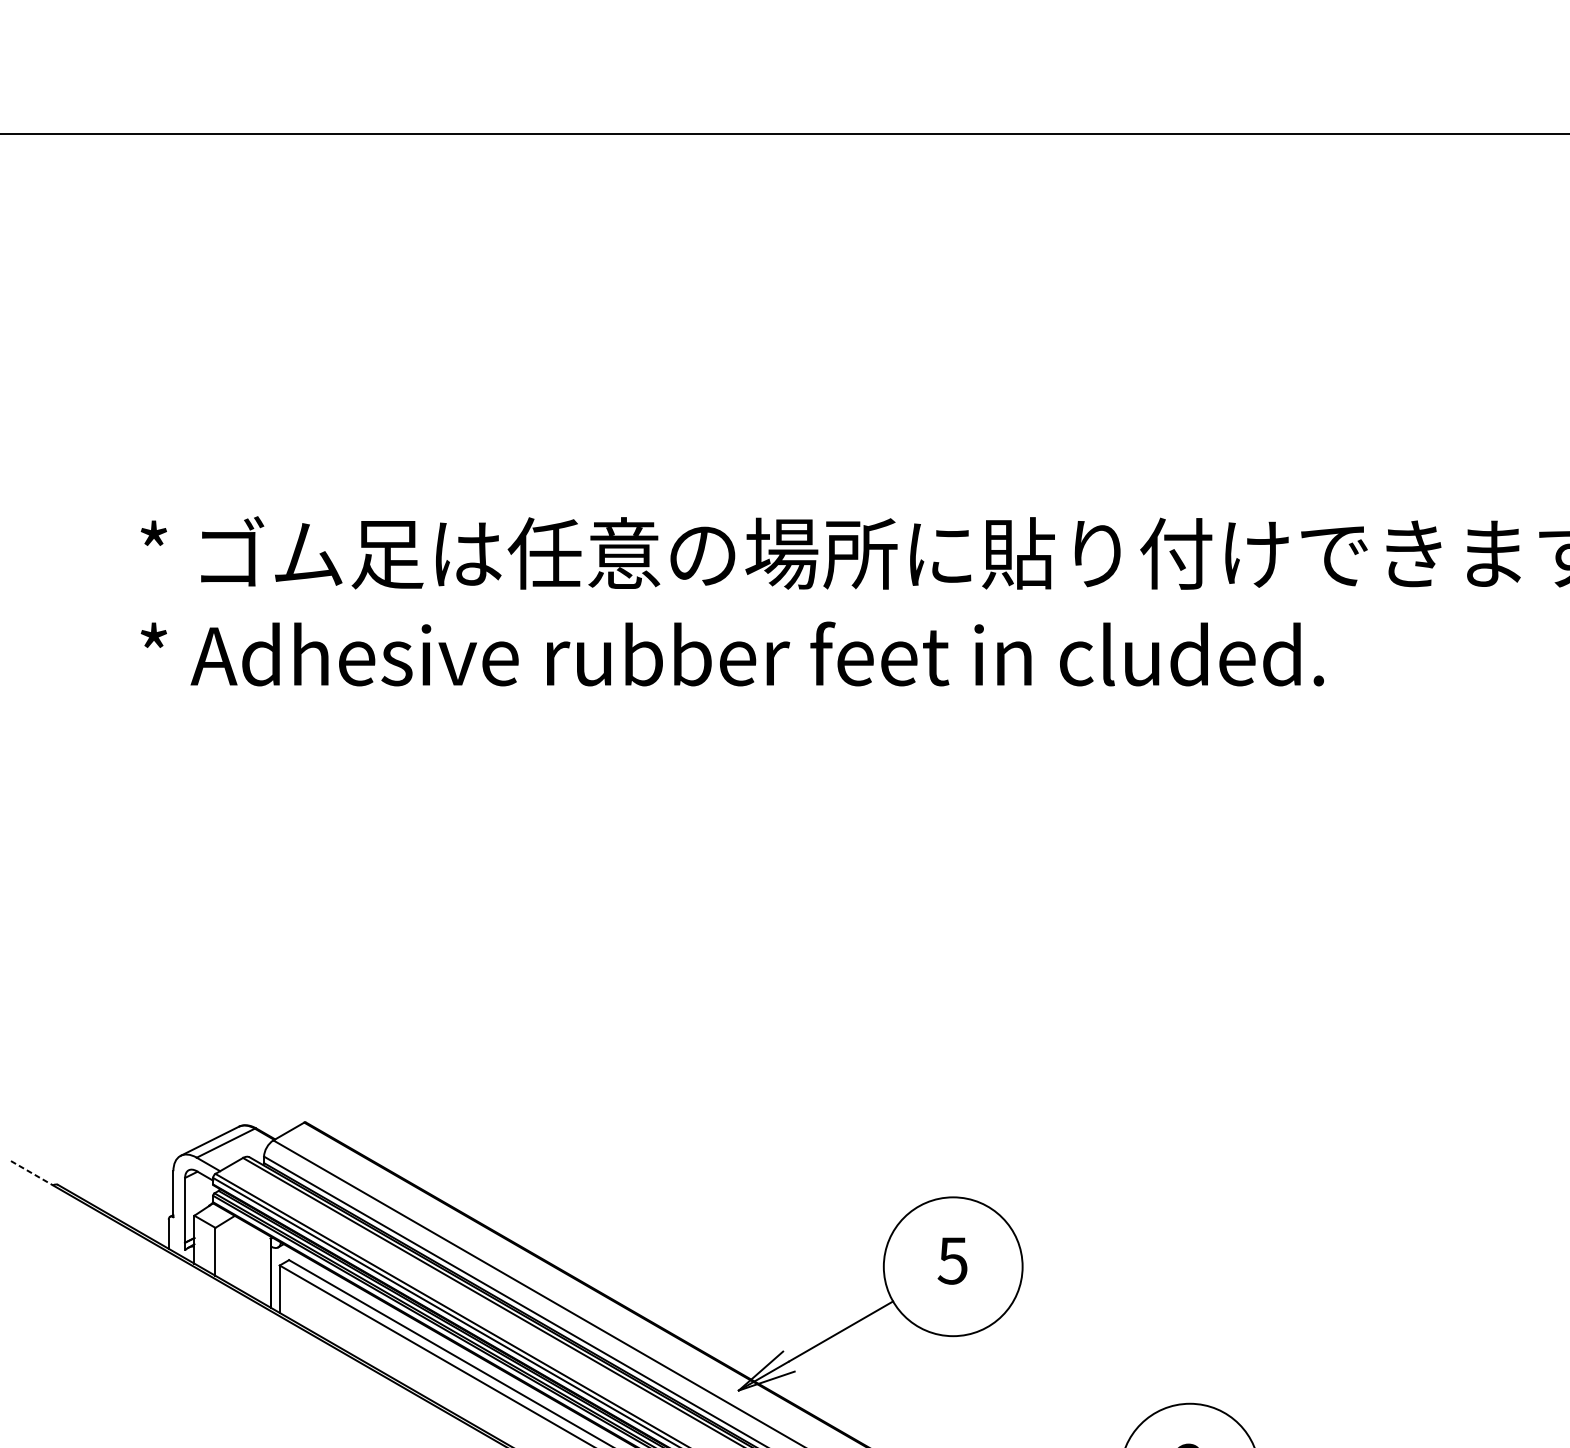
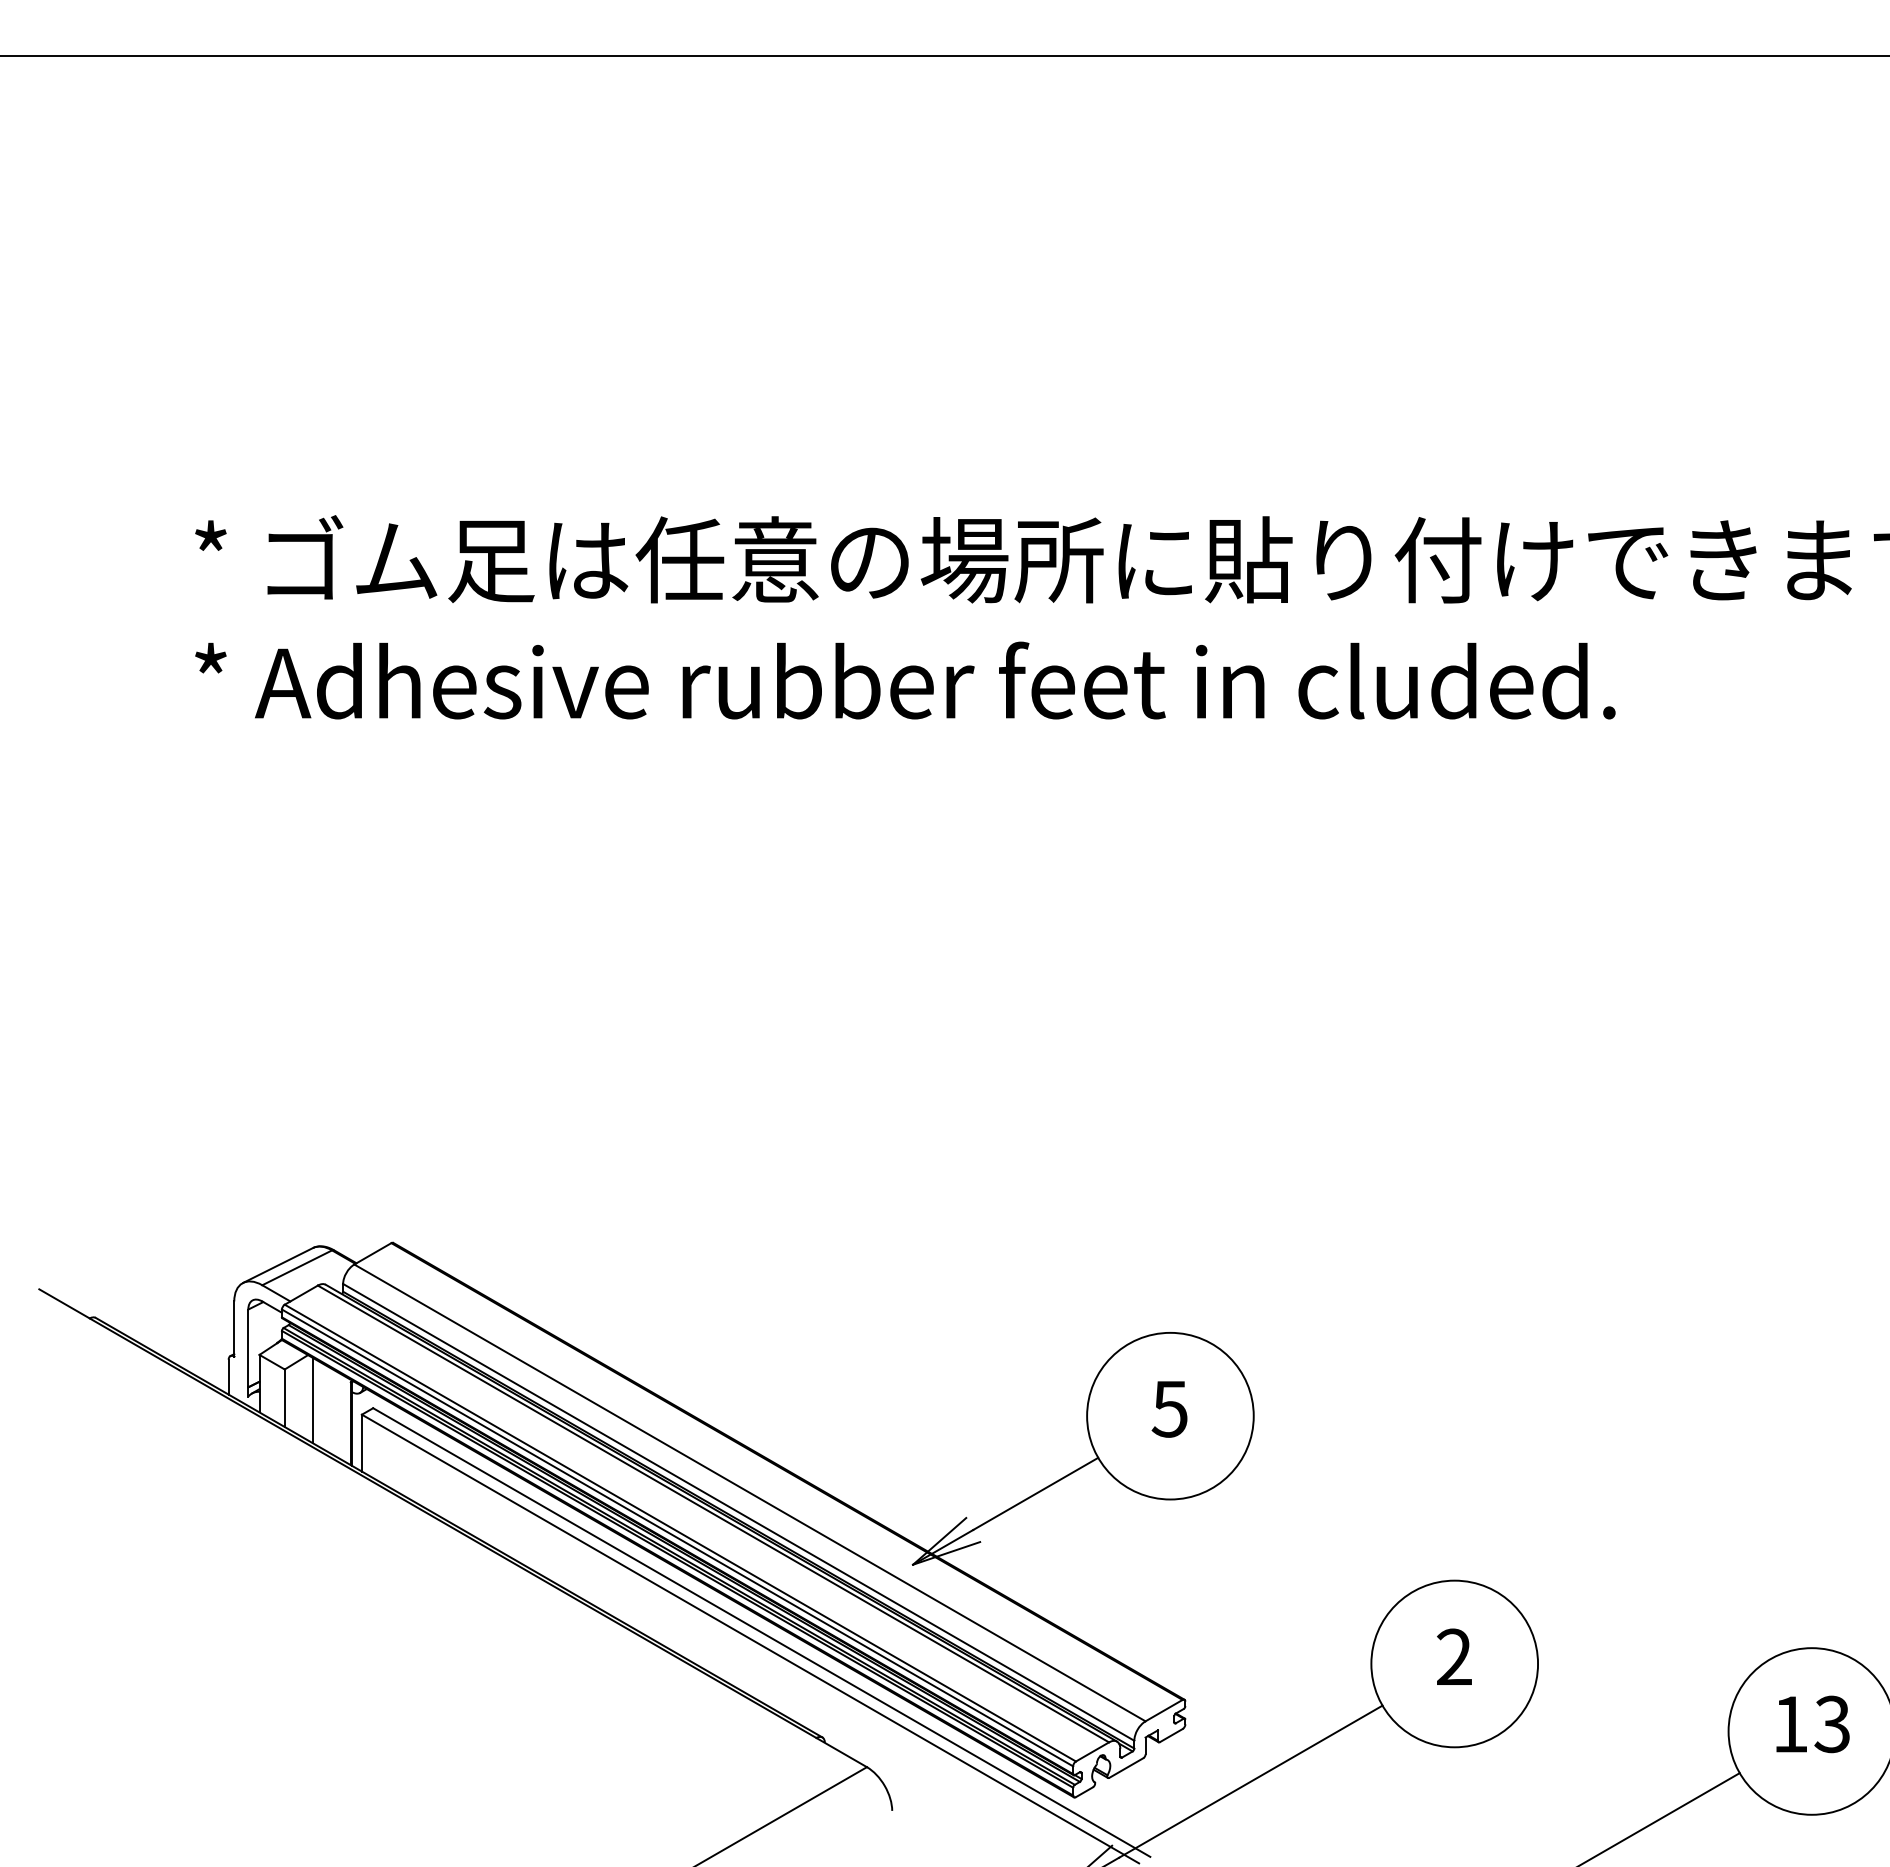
line: (31, 1173) -> (64, 1304), dashed -> solid
line: (238, 1253) -> (312, 1400), added

